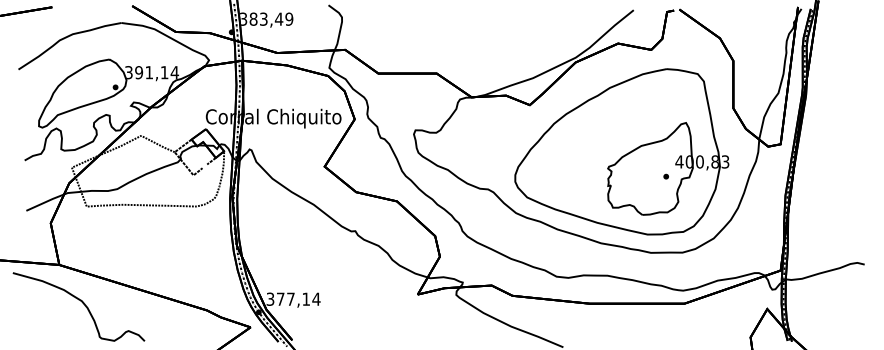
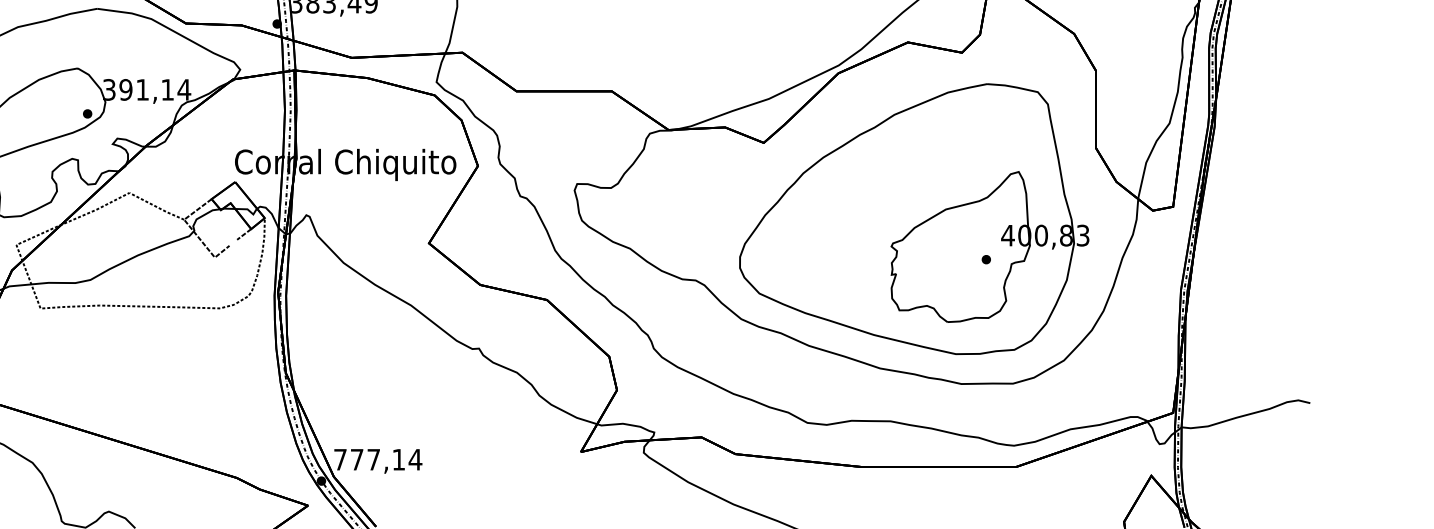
text: (270, 298) -> (340, 458), 377,14 -> 777,14

